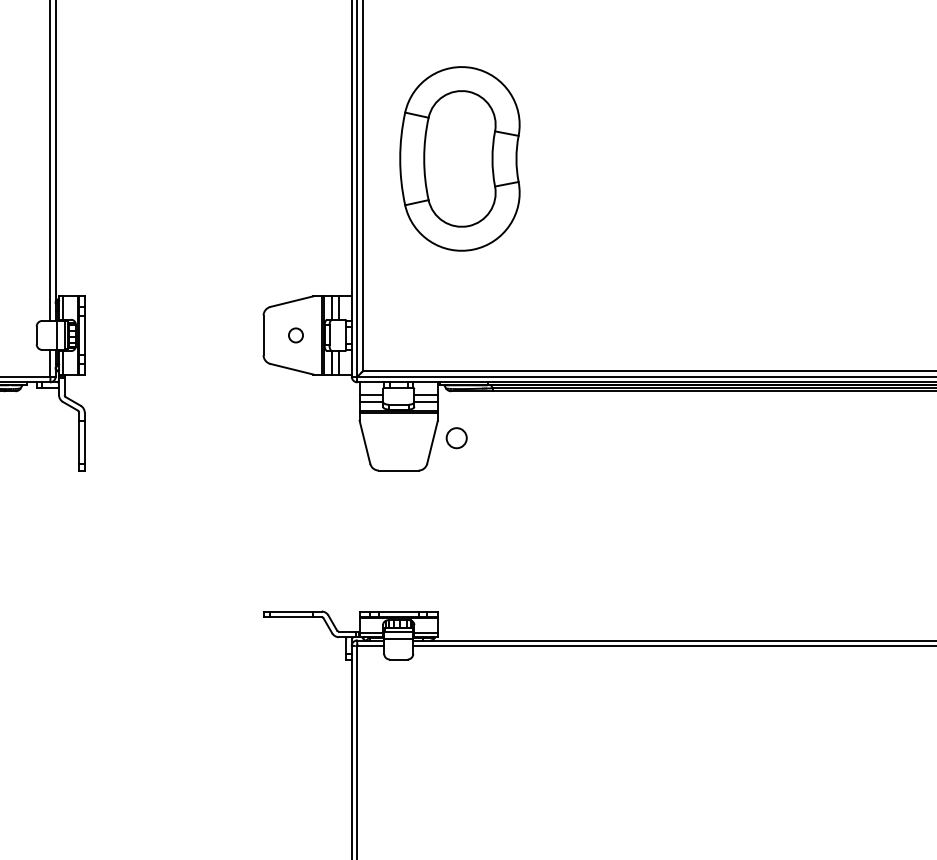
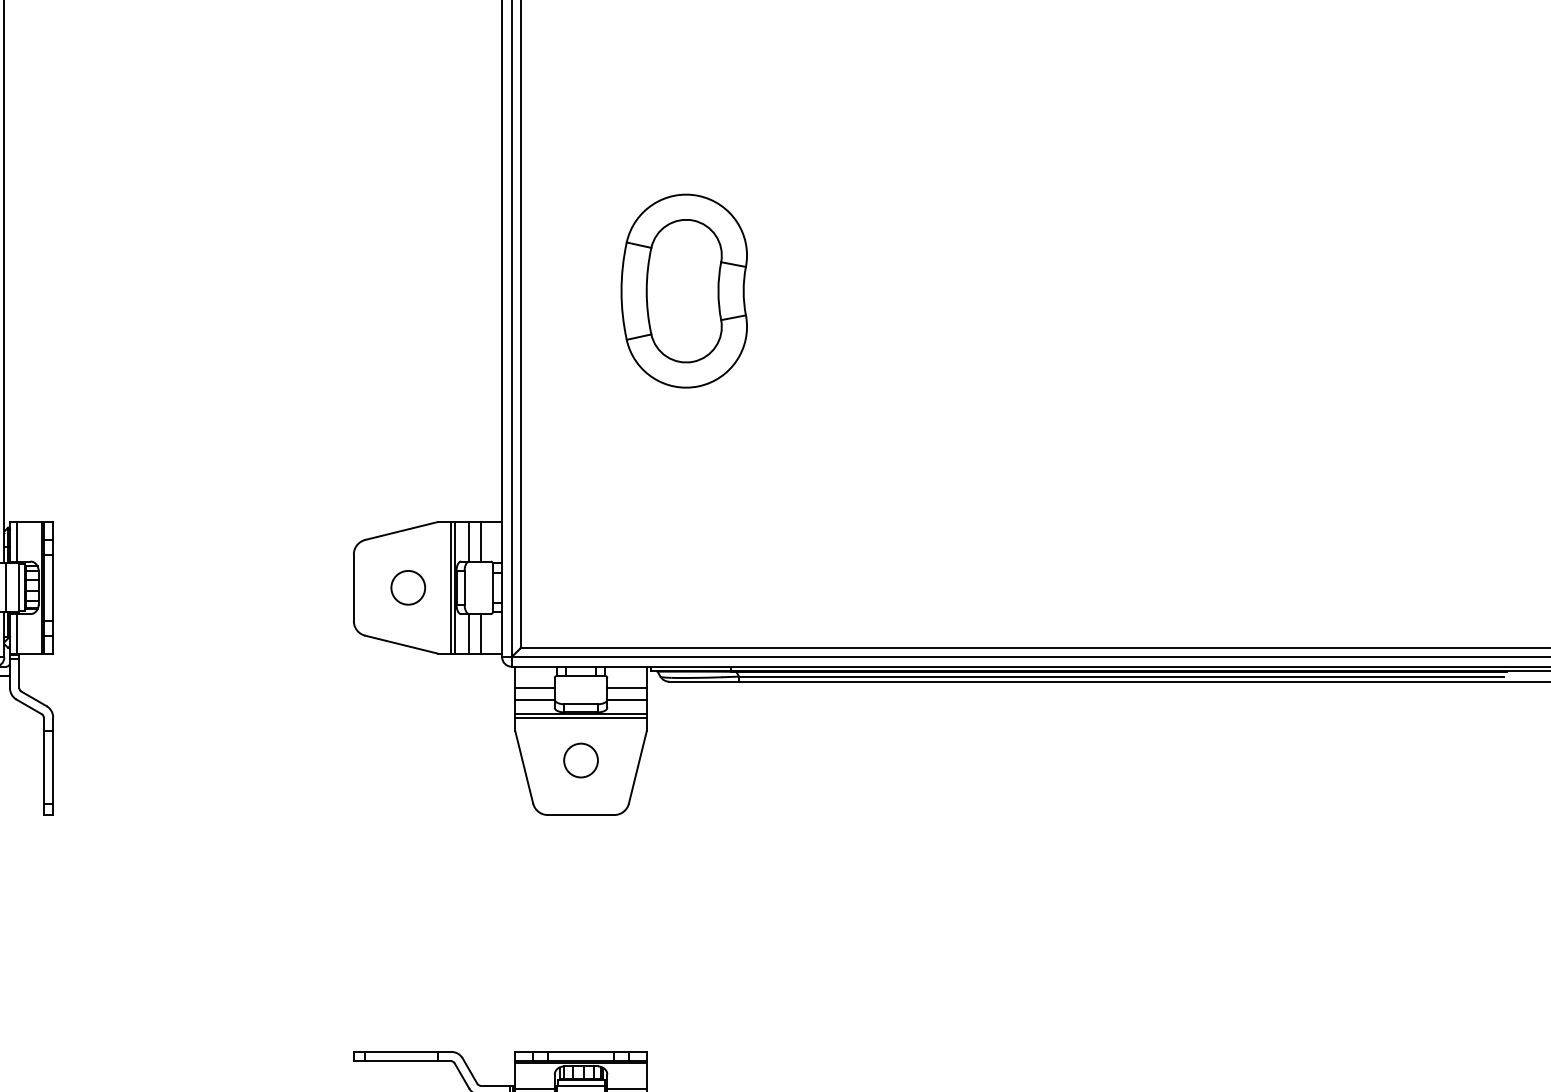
part: (460, 158) -> (684, 290), size x0.62
circle: (295, 335) -> (407, 587), size x1.43
circle: (456, 438) -> (580, 761), moved

